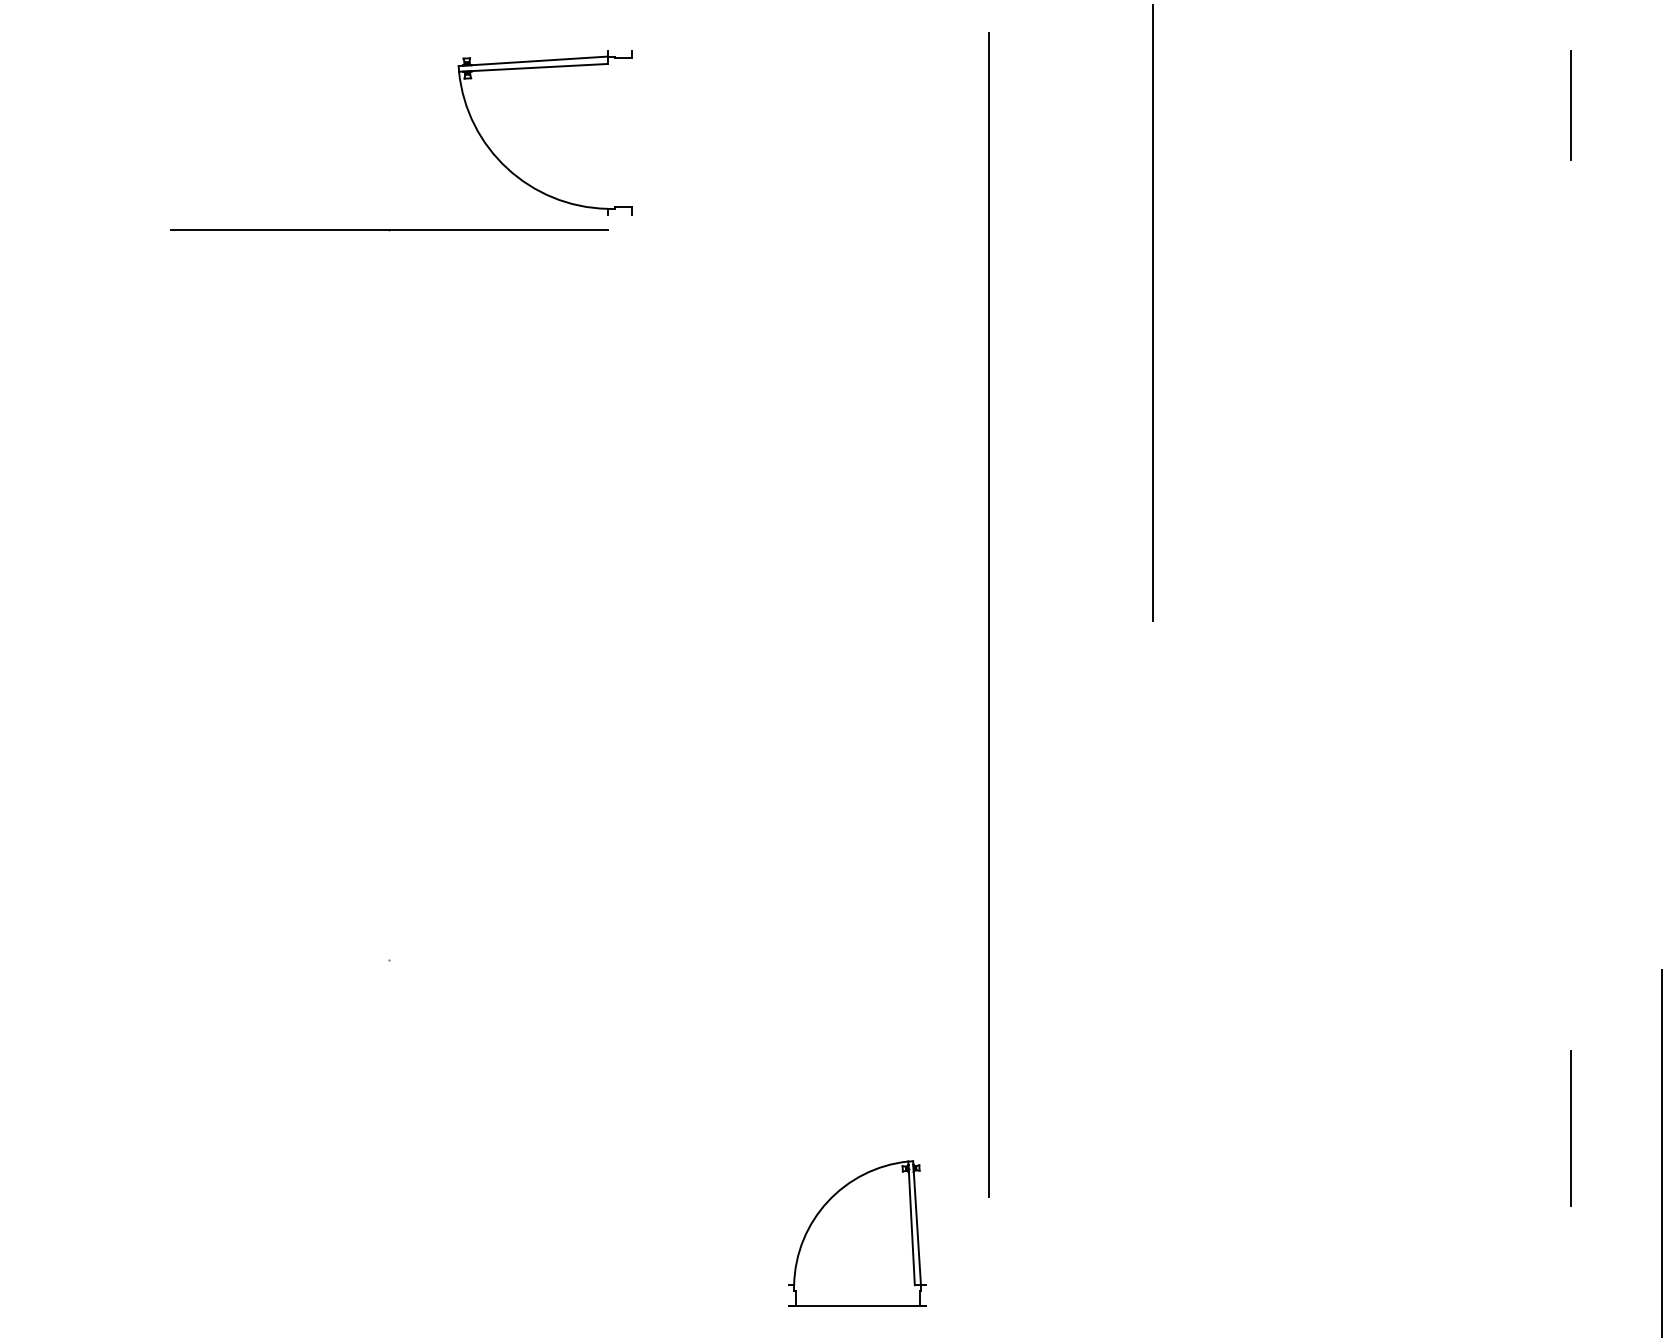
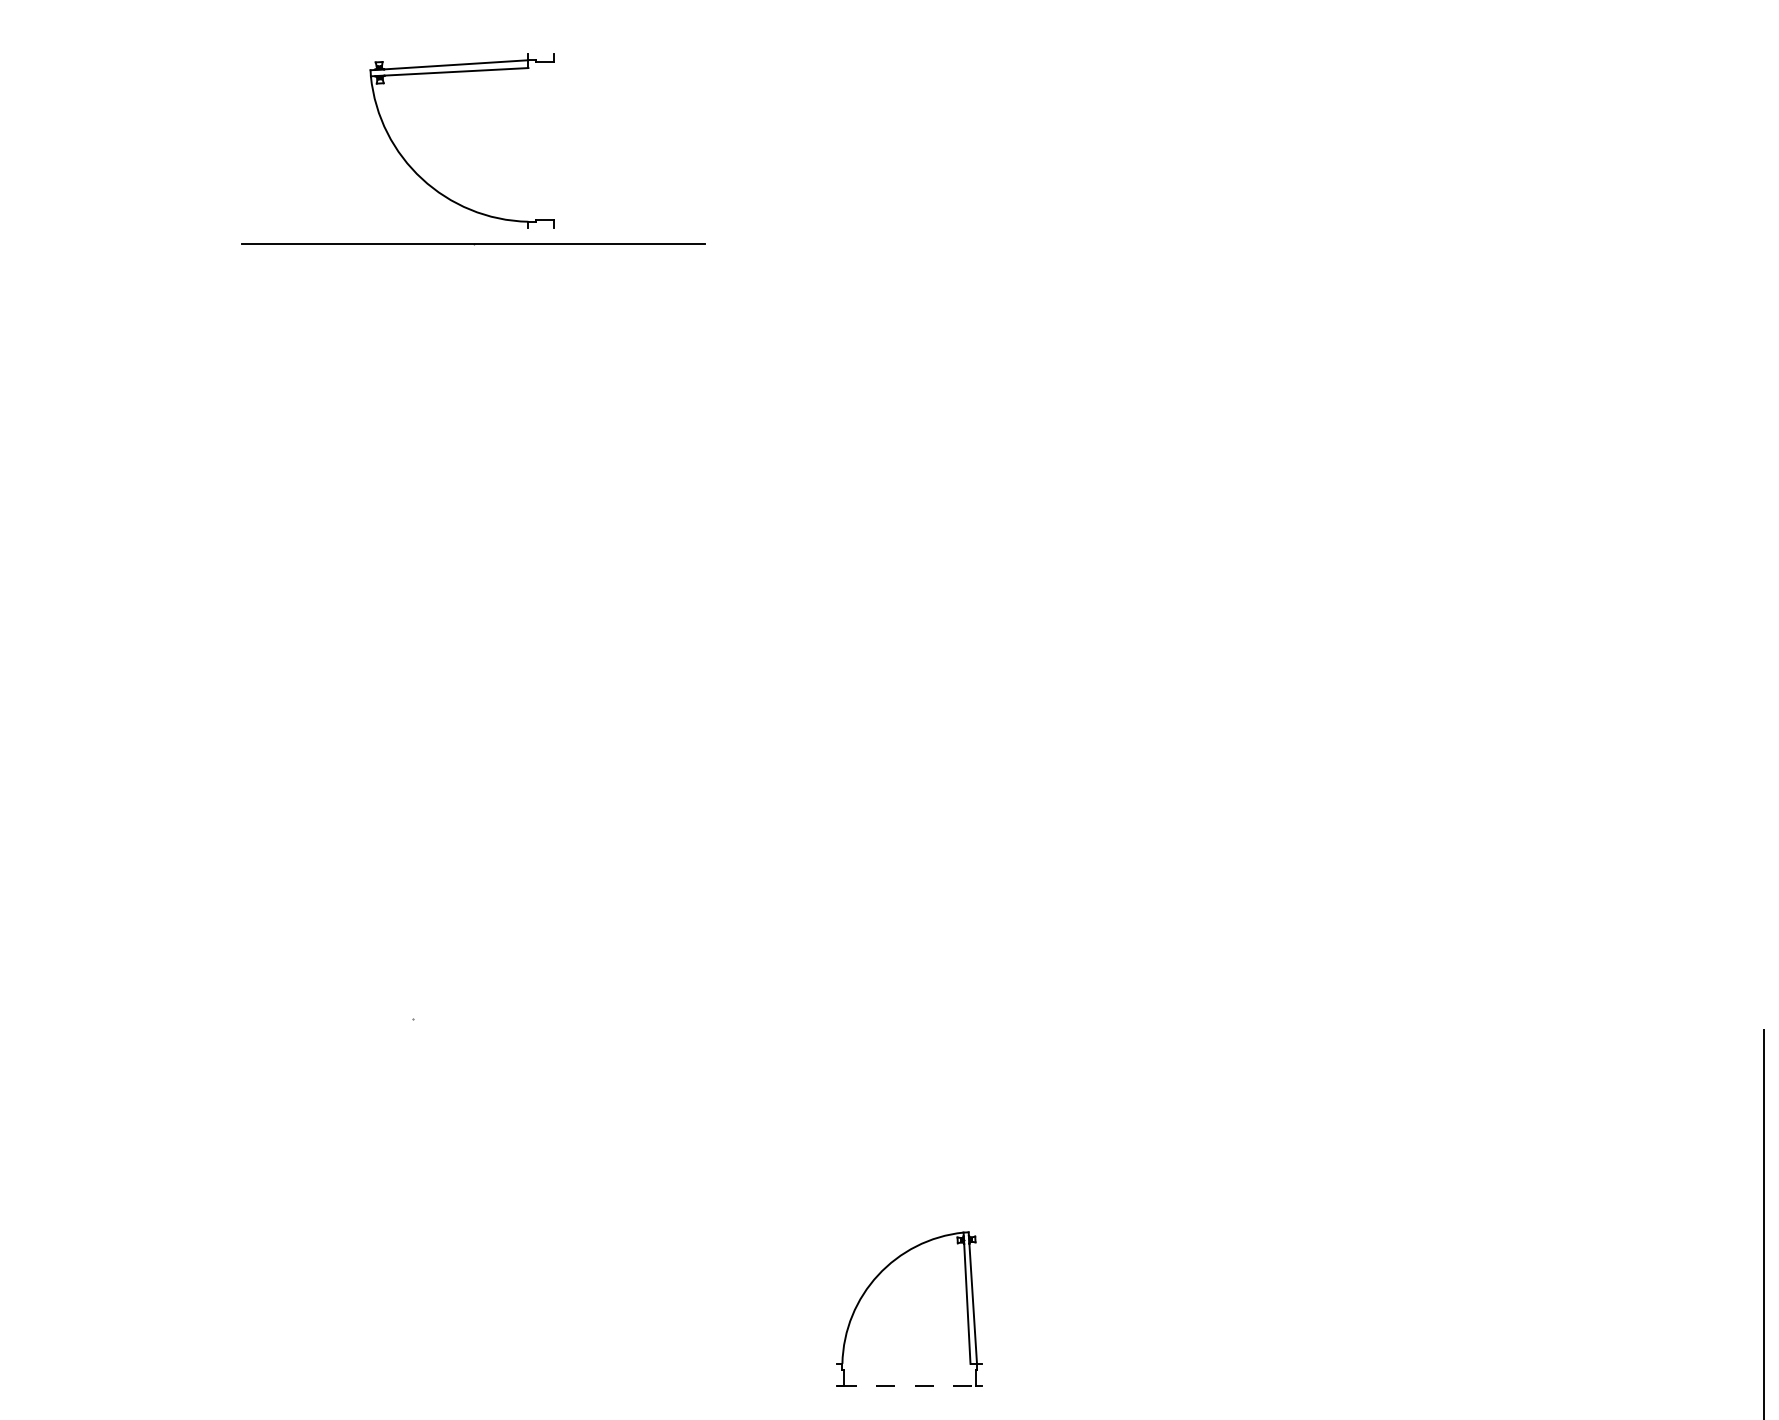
line: (1571, 105) -> (1667, 112), removed
part: (508, 168) -> (423, 178), moved
line: (388, 230) -> (473, 244), moved
line: (1153, 313) -> (1223, 332), removed
line: (989, 613) -> (1049, 651), removed
line: (1571, 1128) -> (1667, 1197), removed
line: (858, 1305) -> (910, 1385), solid -> dashed

